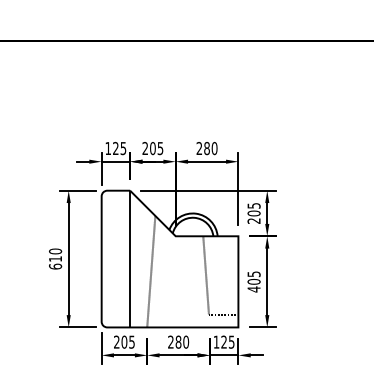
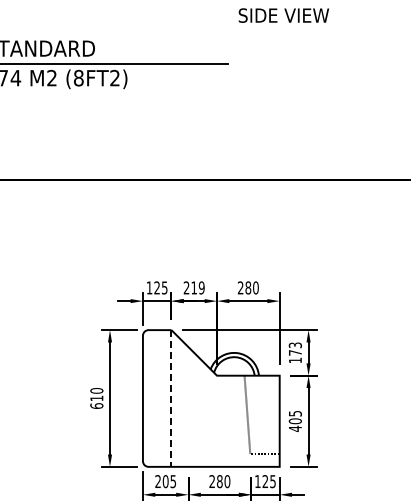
text: (156, 148) -> (197, 287), 205 -> 219
text: (253, 213) -> (294, 352), 205 -> 173
line: (130, 259) -> (171, 398), solid -> dashed
line: (151, 271) -> (192, 410), removed

